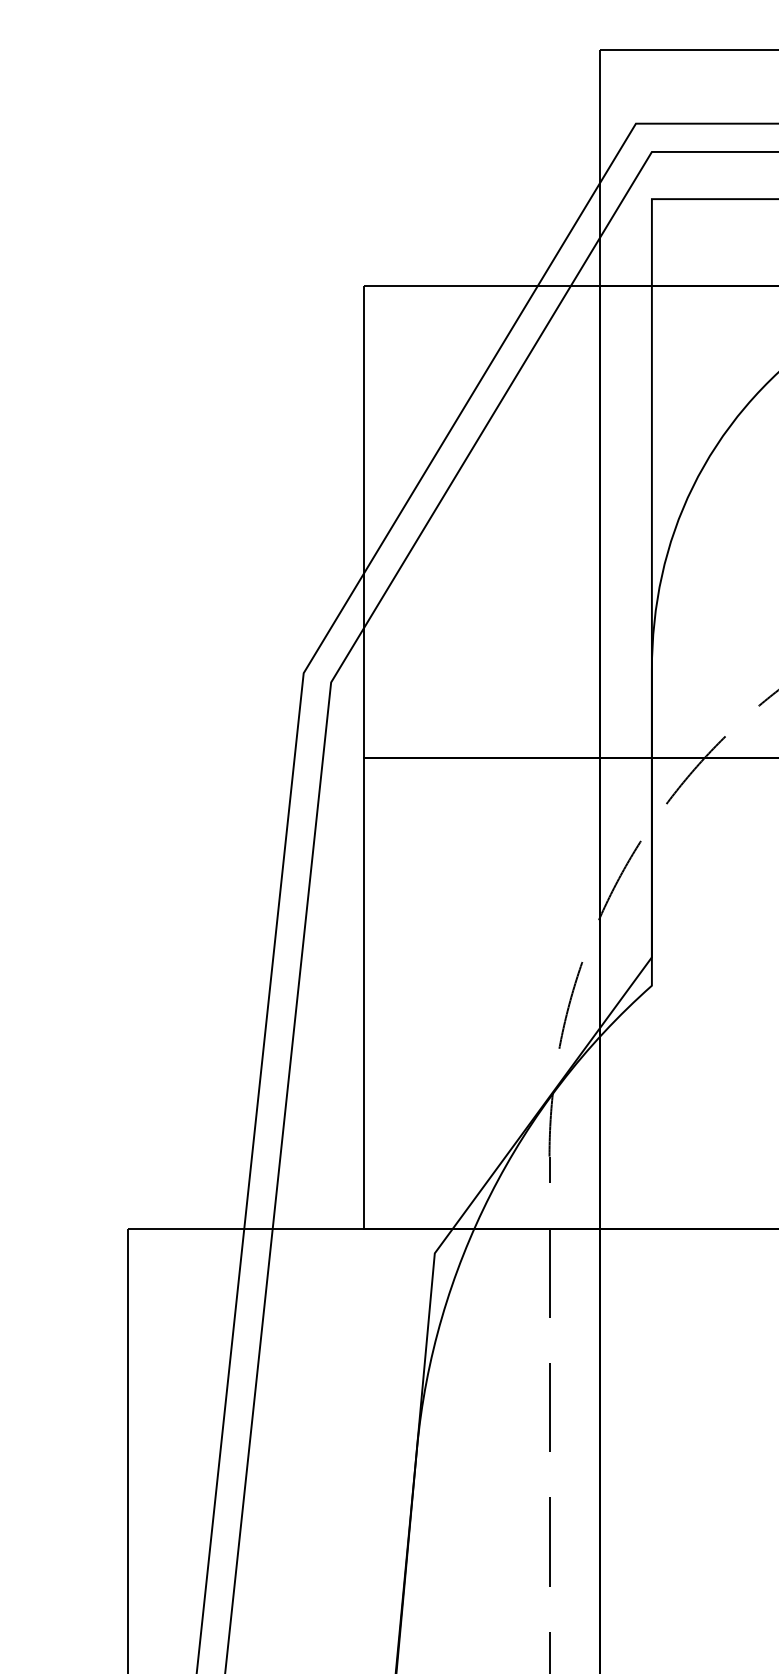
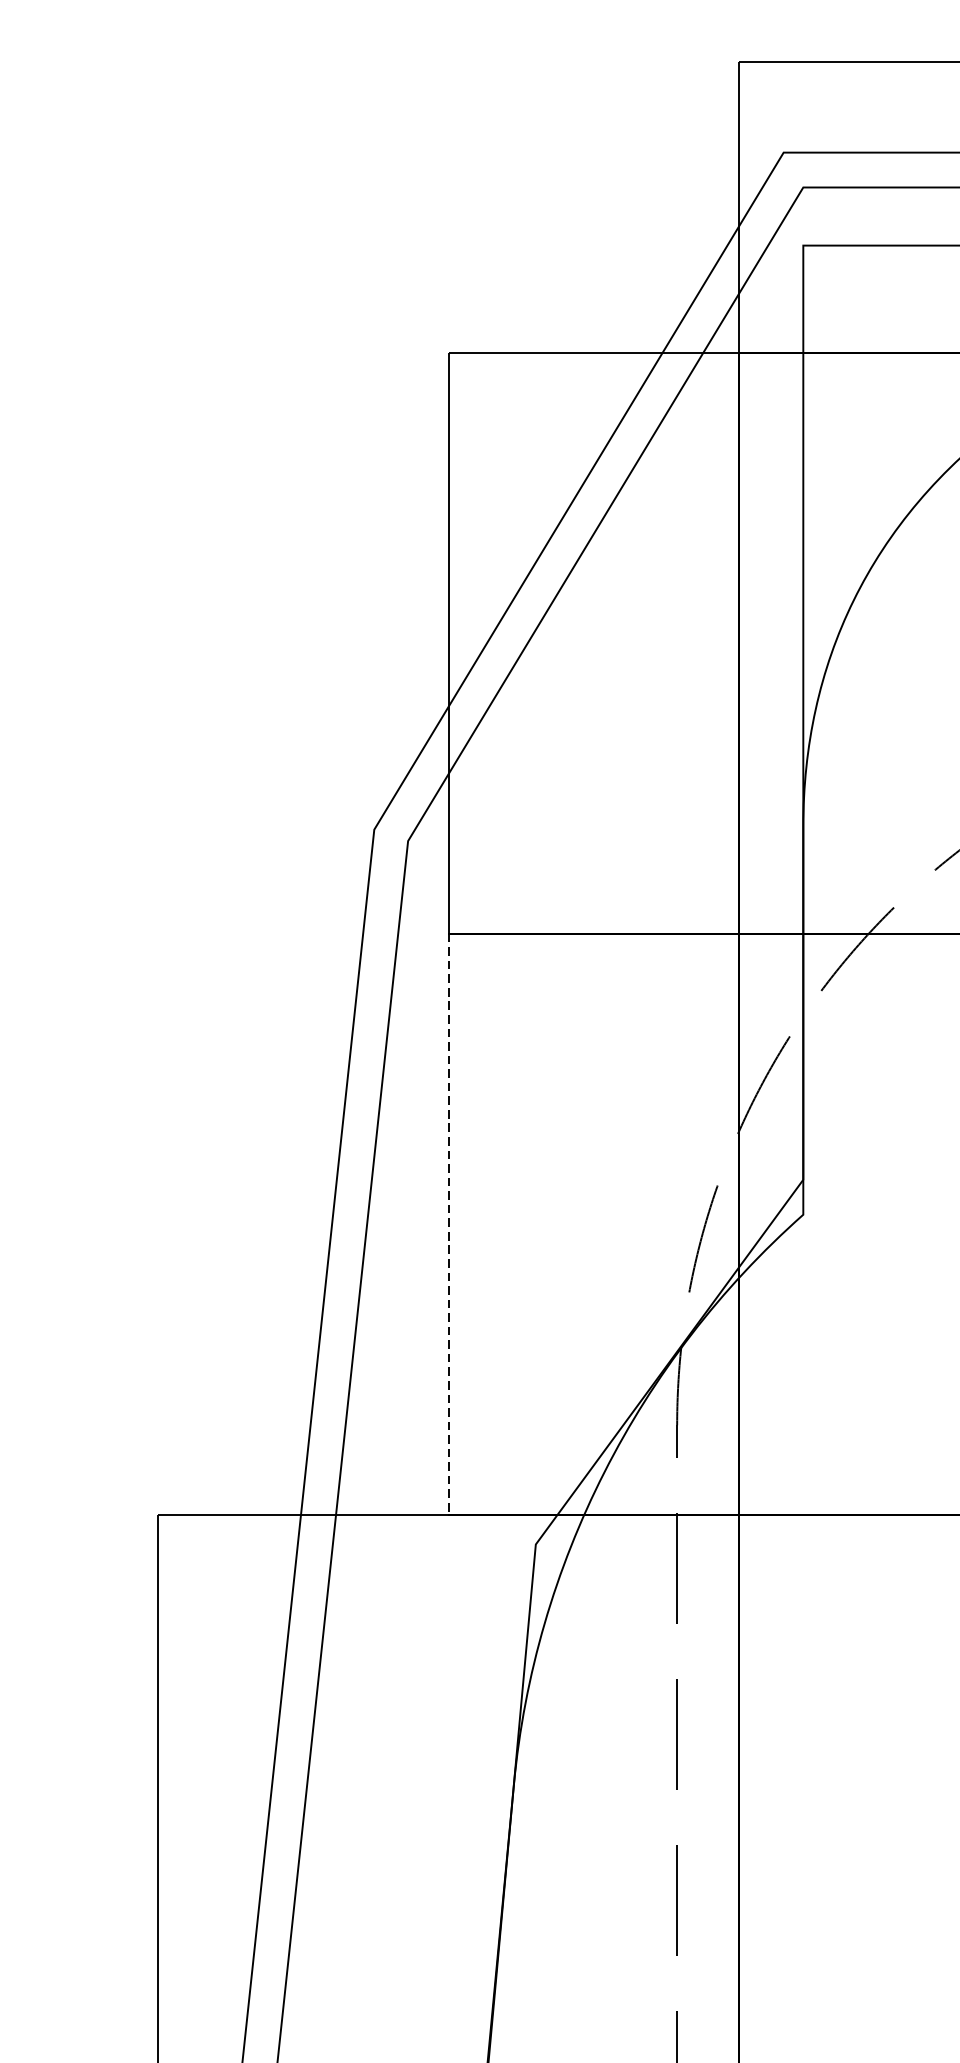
line: (364, 993) -> (449, 1224), solid -> dashed

